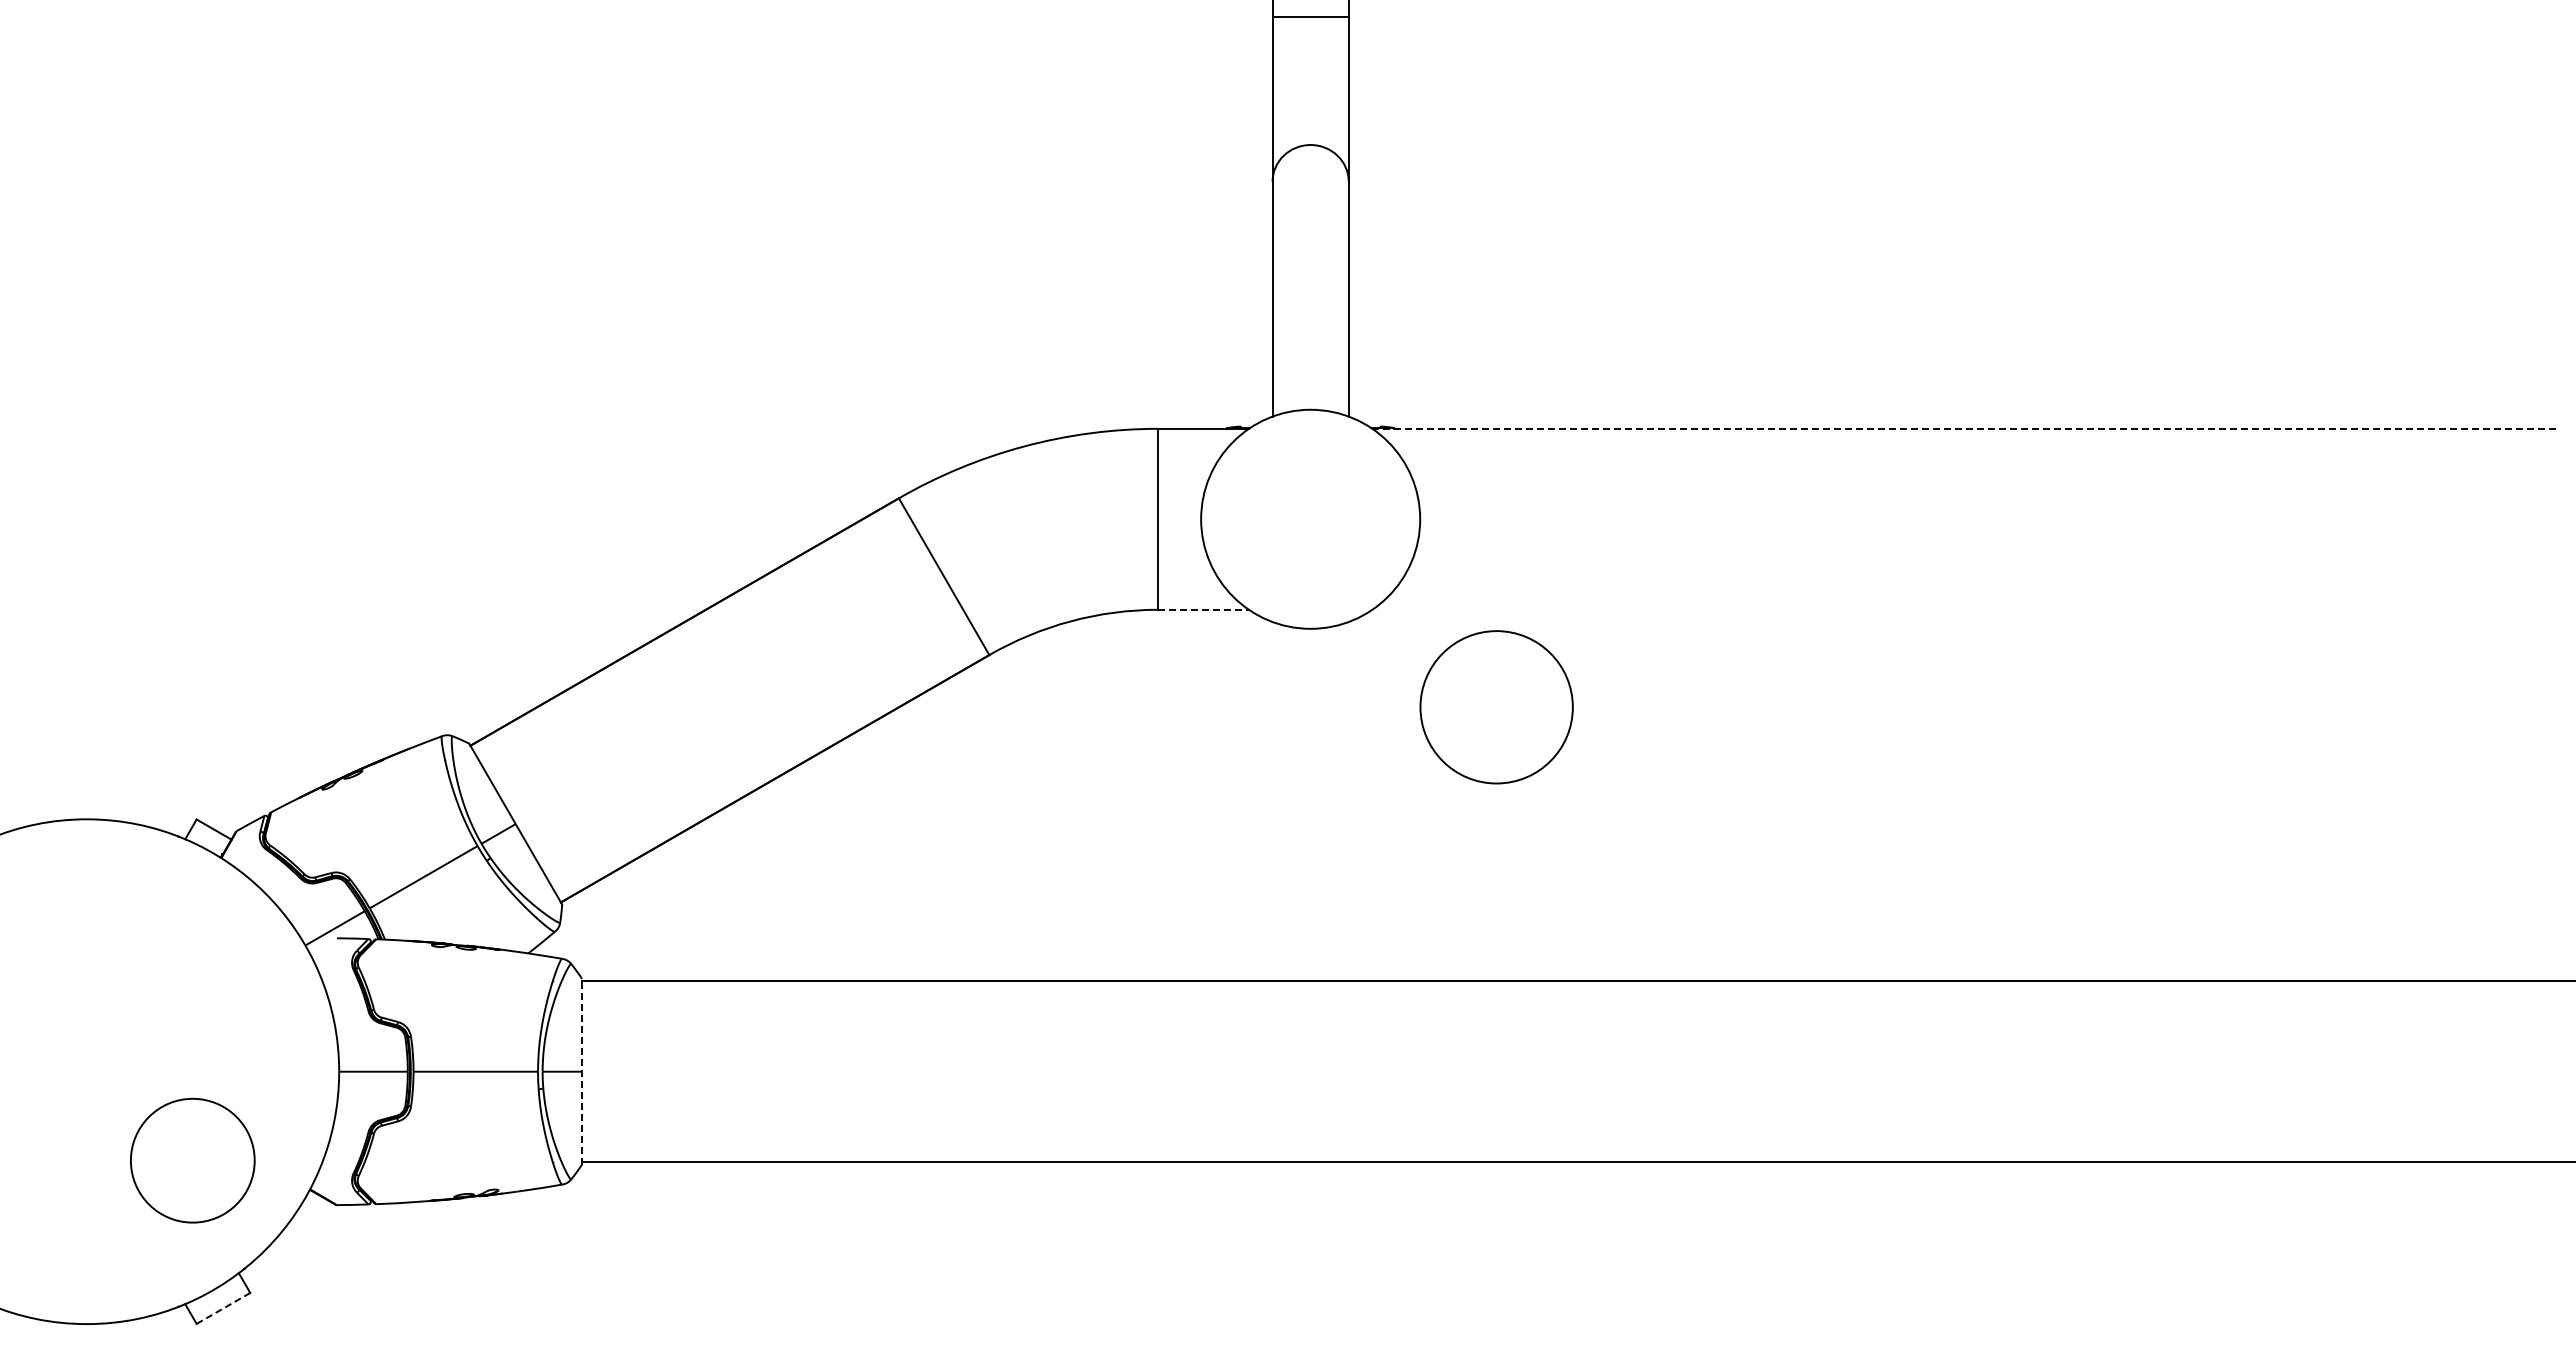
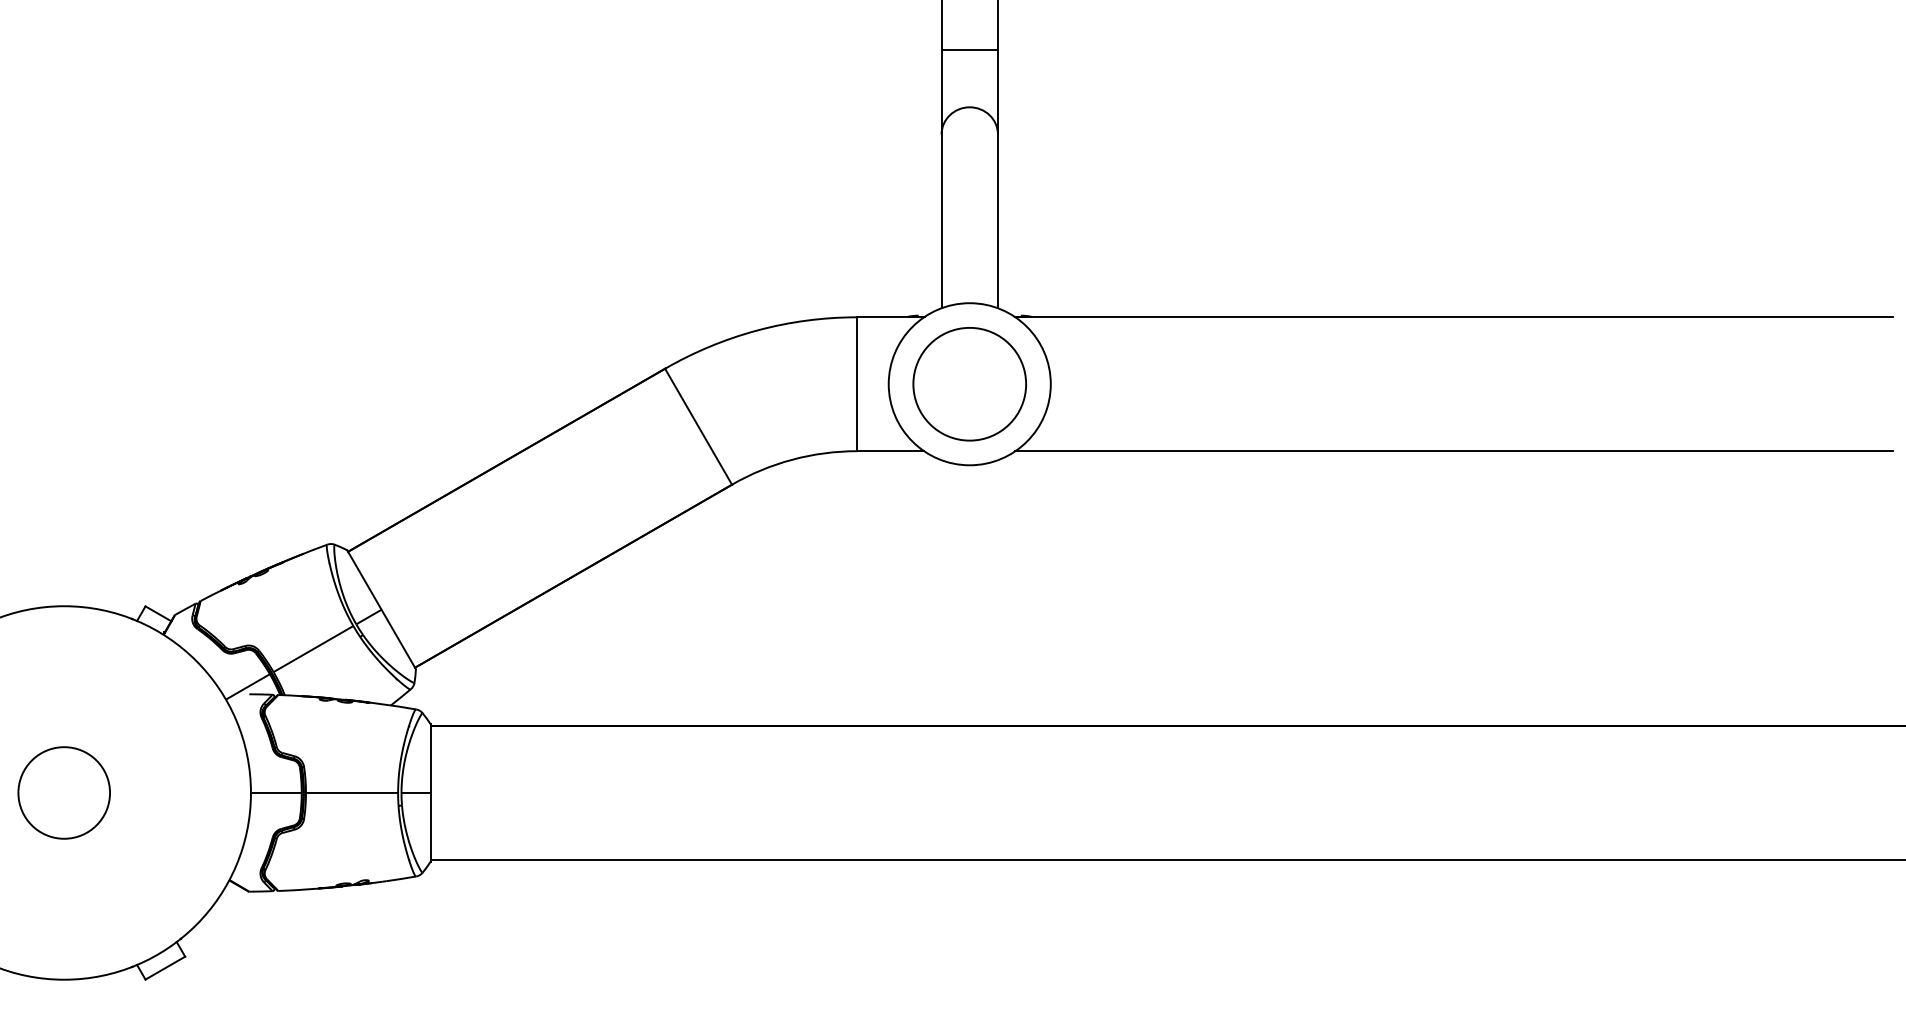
line: (1310, 16) -> (969, 49), moved
line: (1965, 428) -> (1454, 317), dashed -> solid
line: (1204, 609) -> (891, 450), dashed -> solid
line: (1965, 609) -> (1454, 450), added
circle: (1496, 707) -> (969, 384), moved
line: (582, 1071) -> (431, 792), dashed -> solid
circle: (192, 1160) -> (64, 792), moved
line: (223, 1308) -> (165, 968), dashed -> solid

